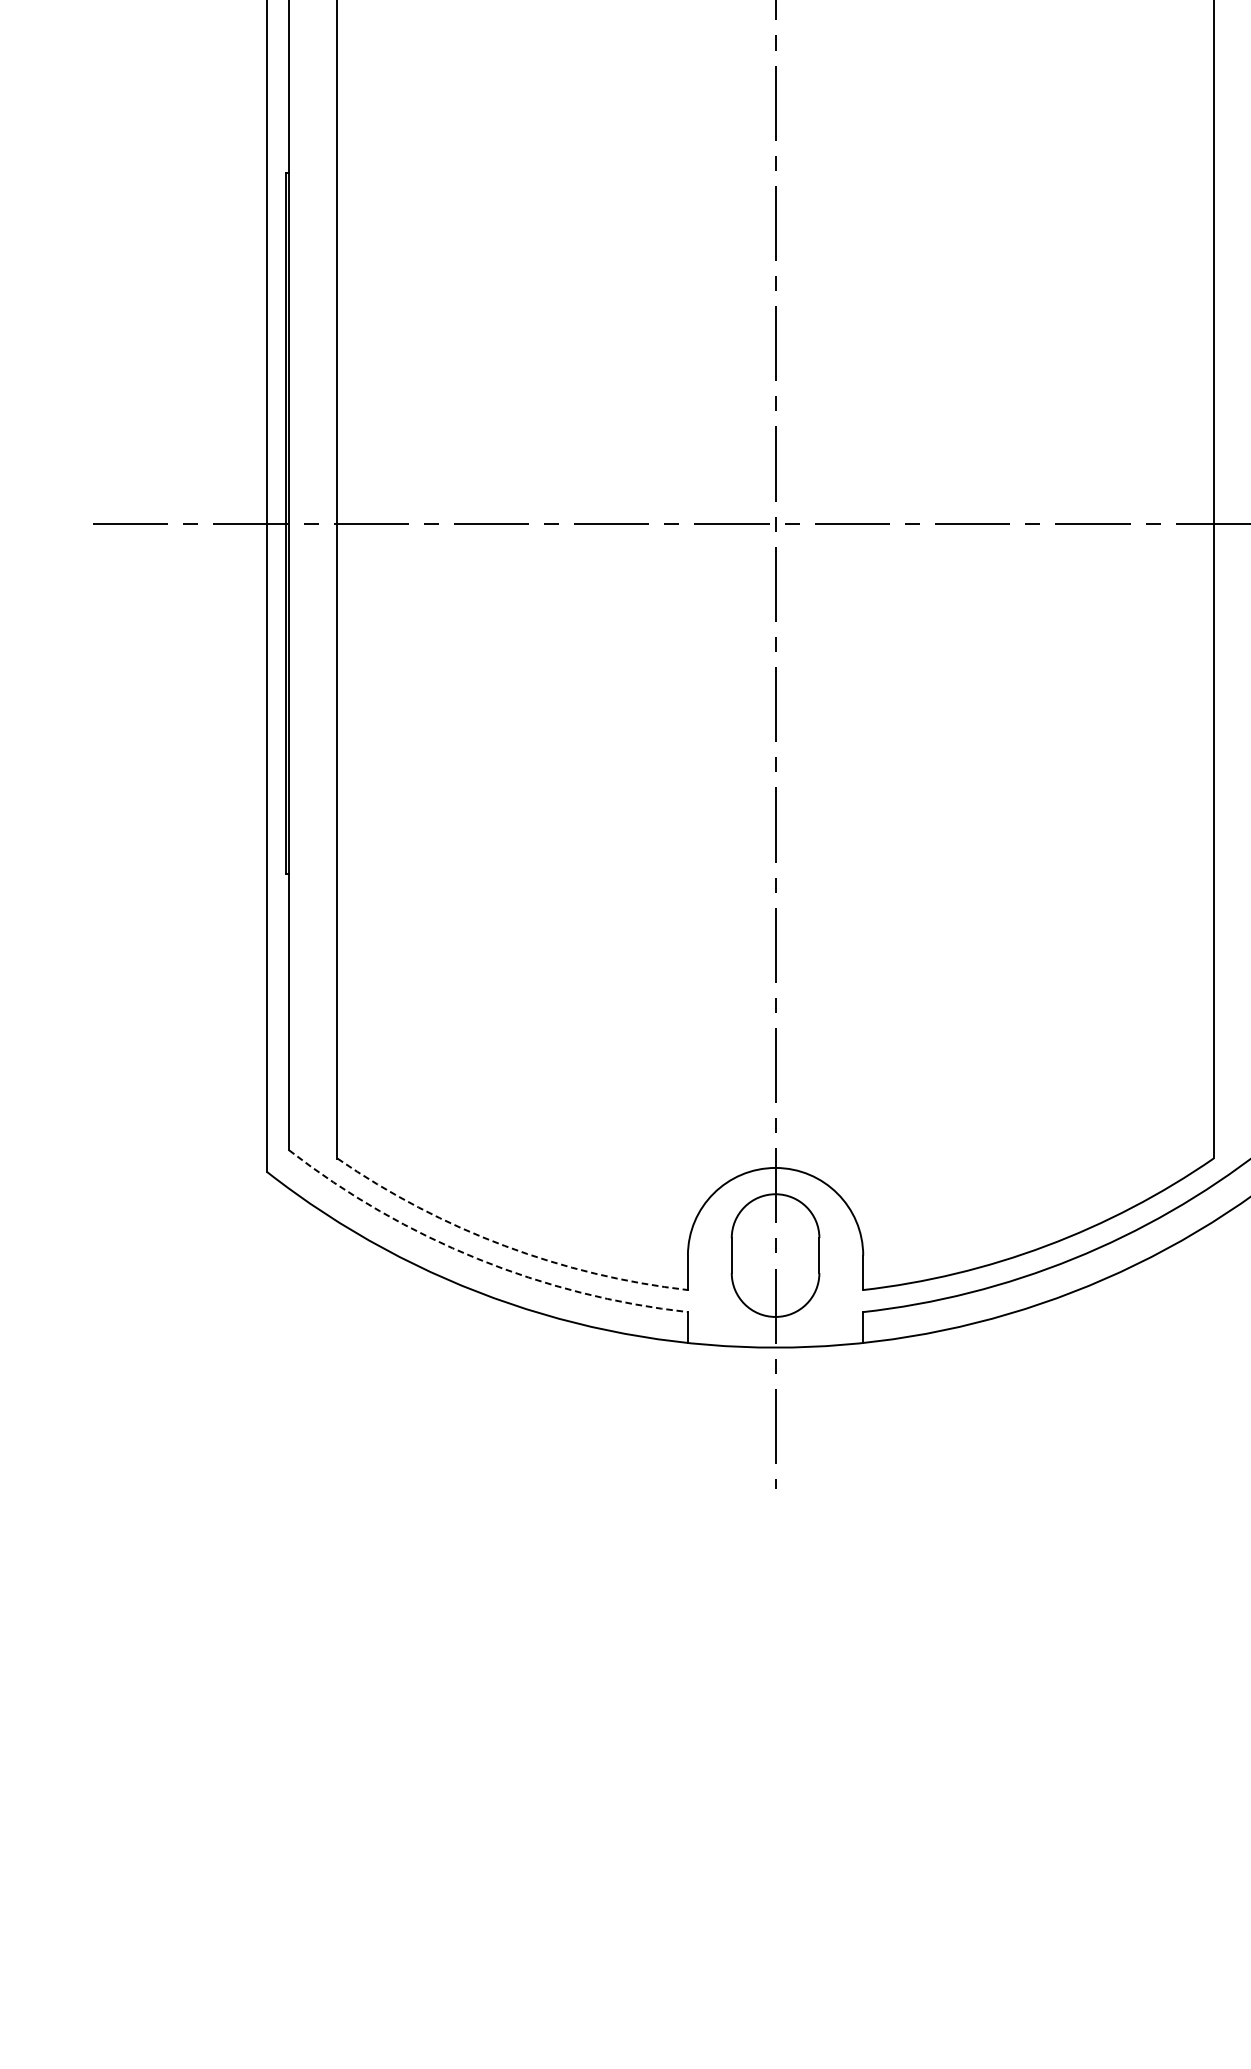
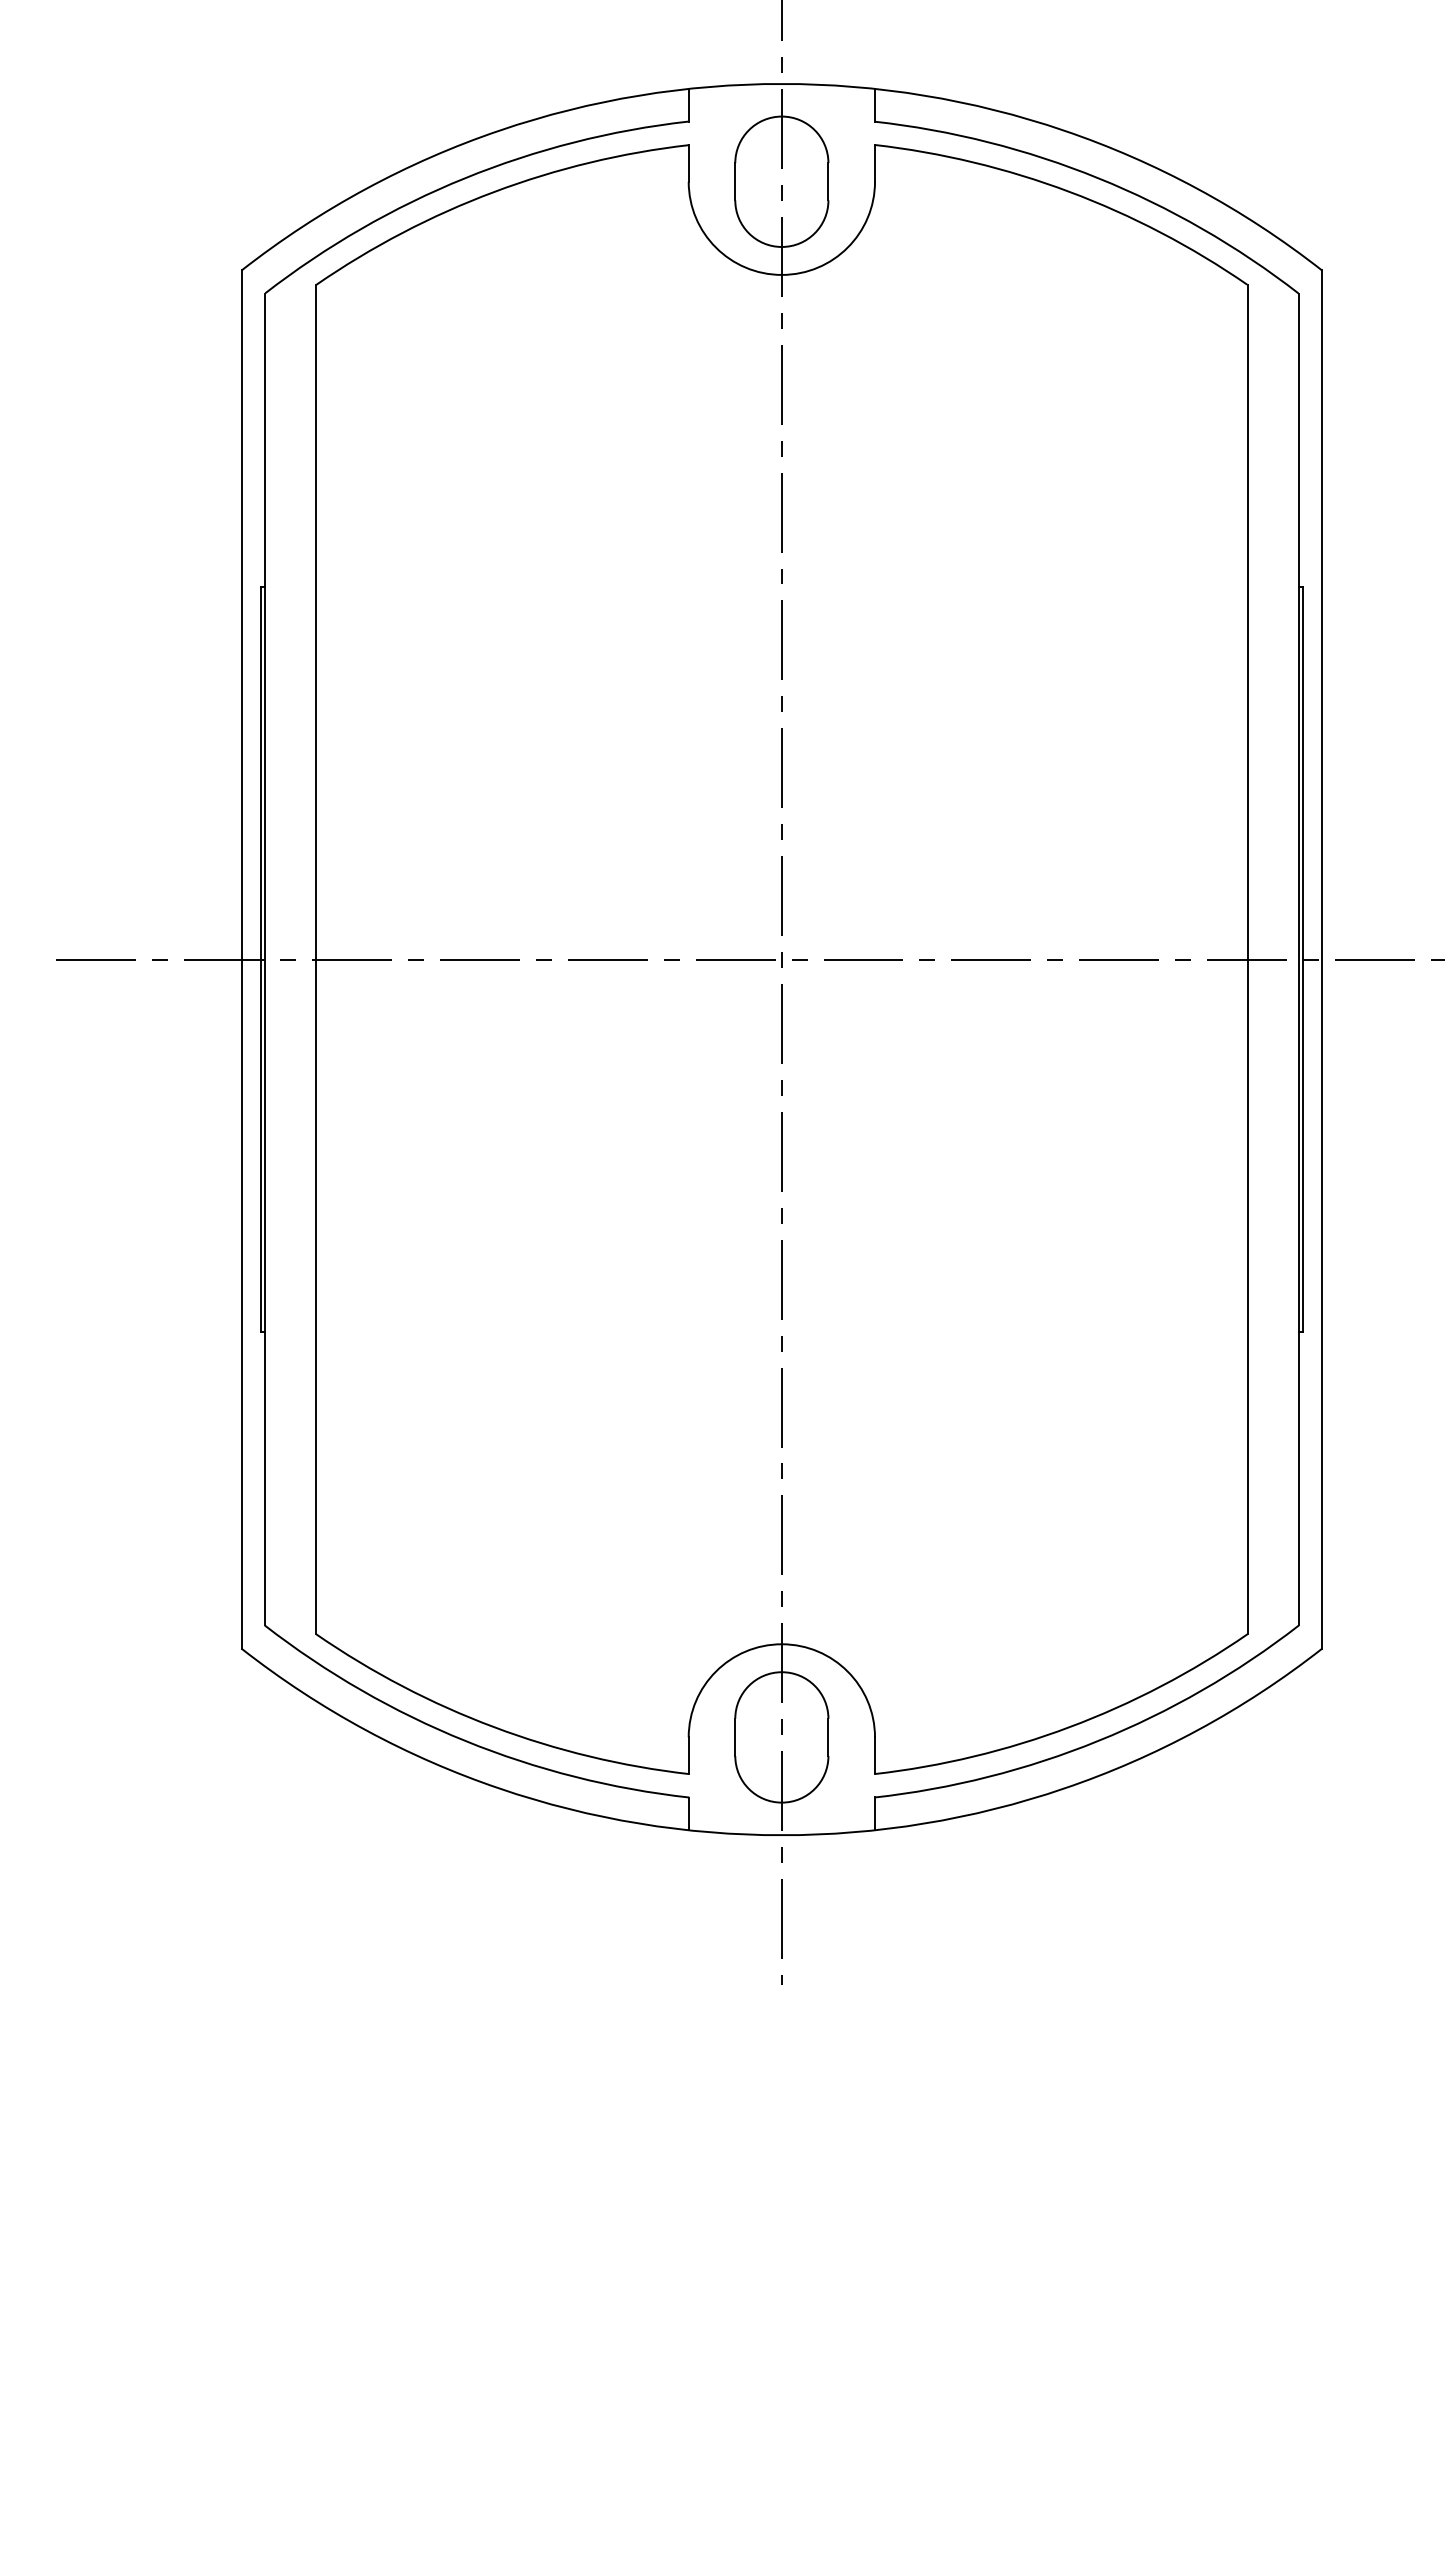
arc: (505, 1246) -> (494, 1727), dashed -> solid
arc: (477, 1258) -> (465, 1740), dashed -> solid

